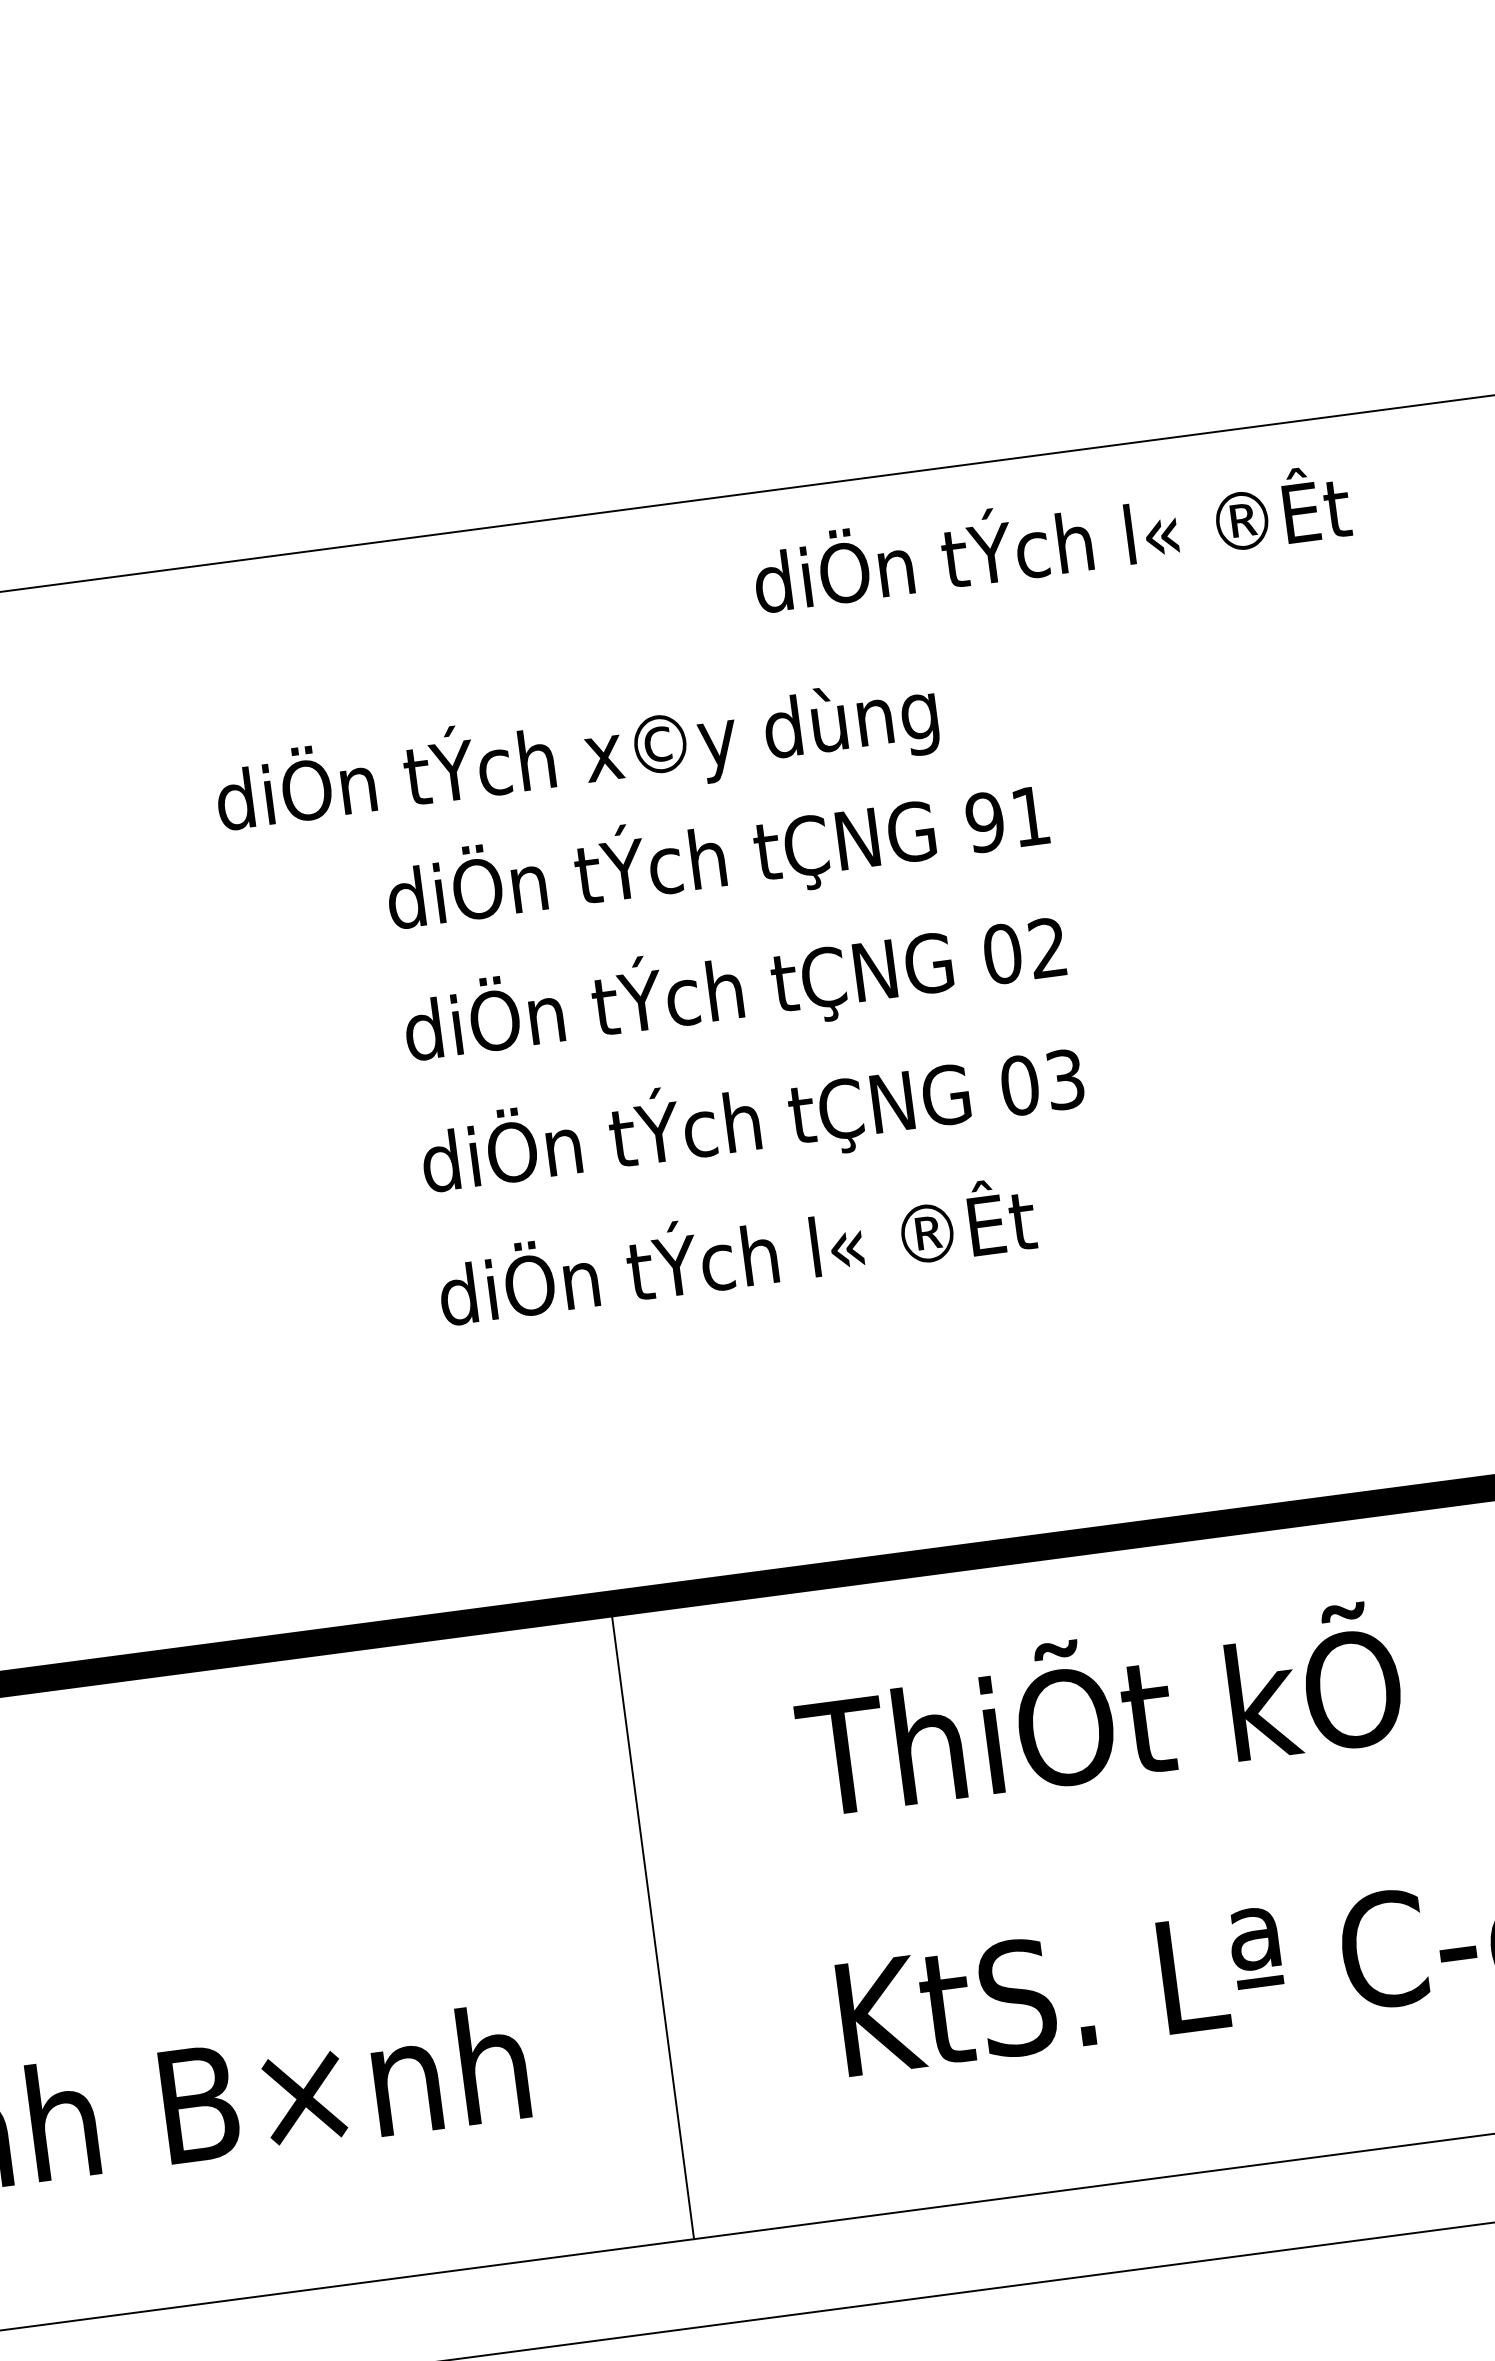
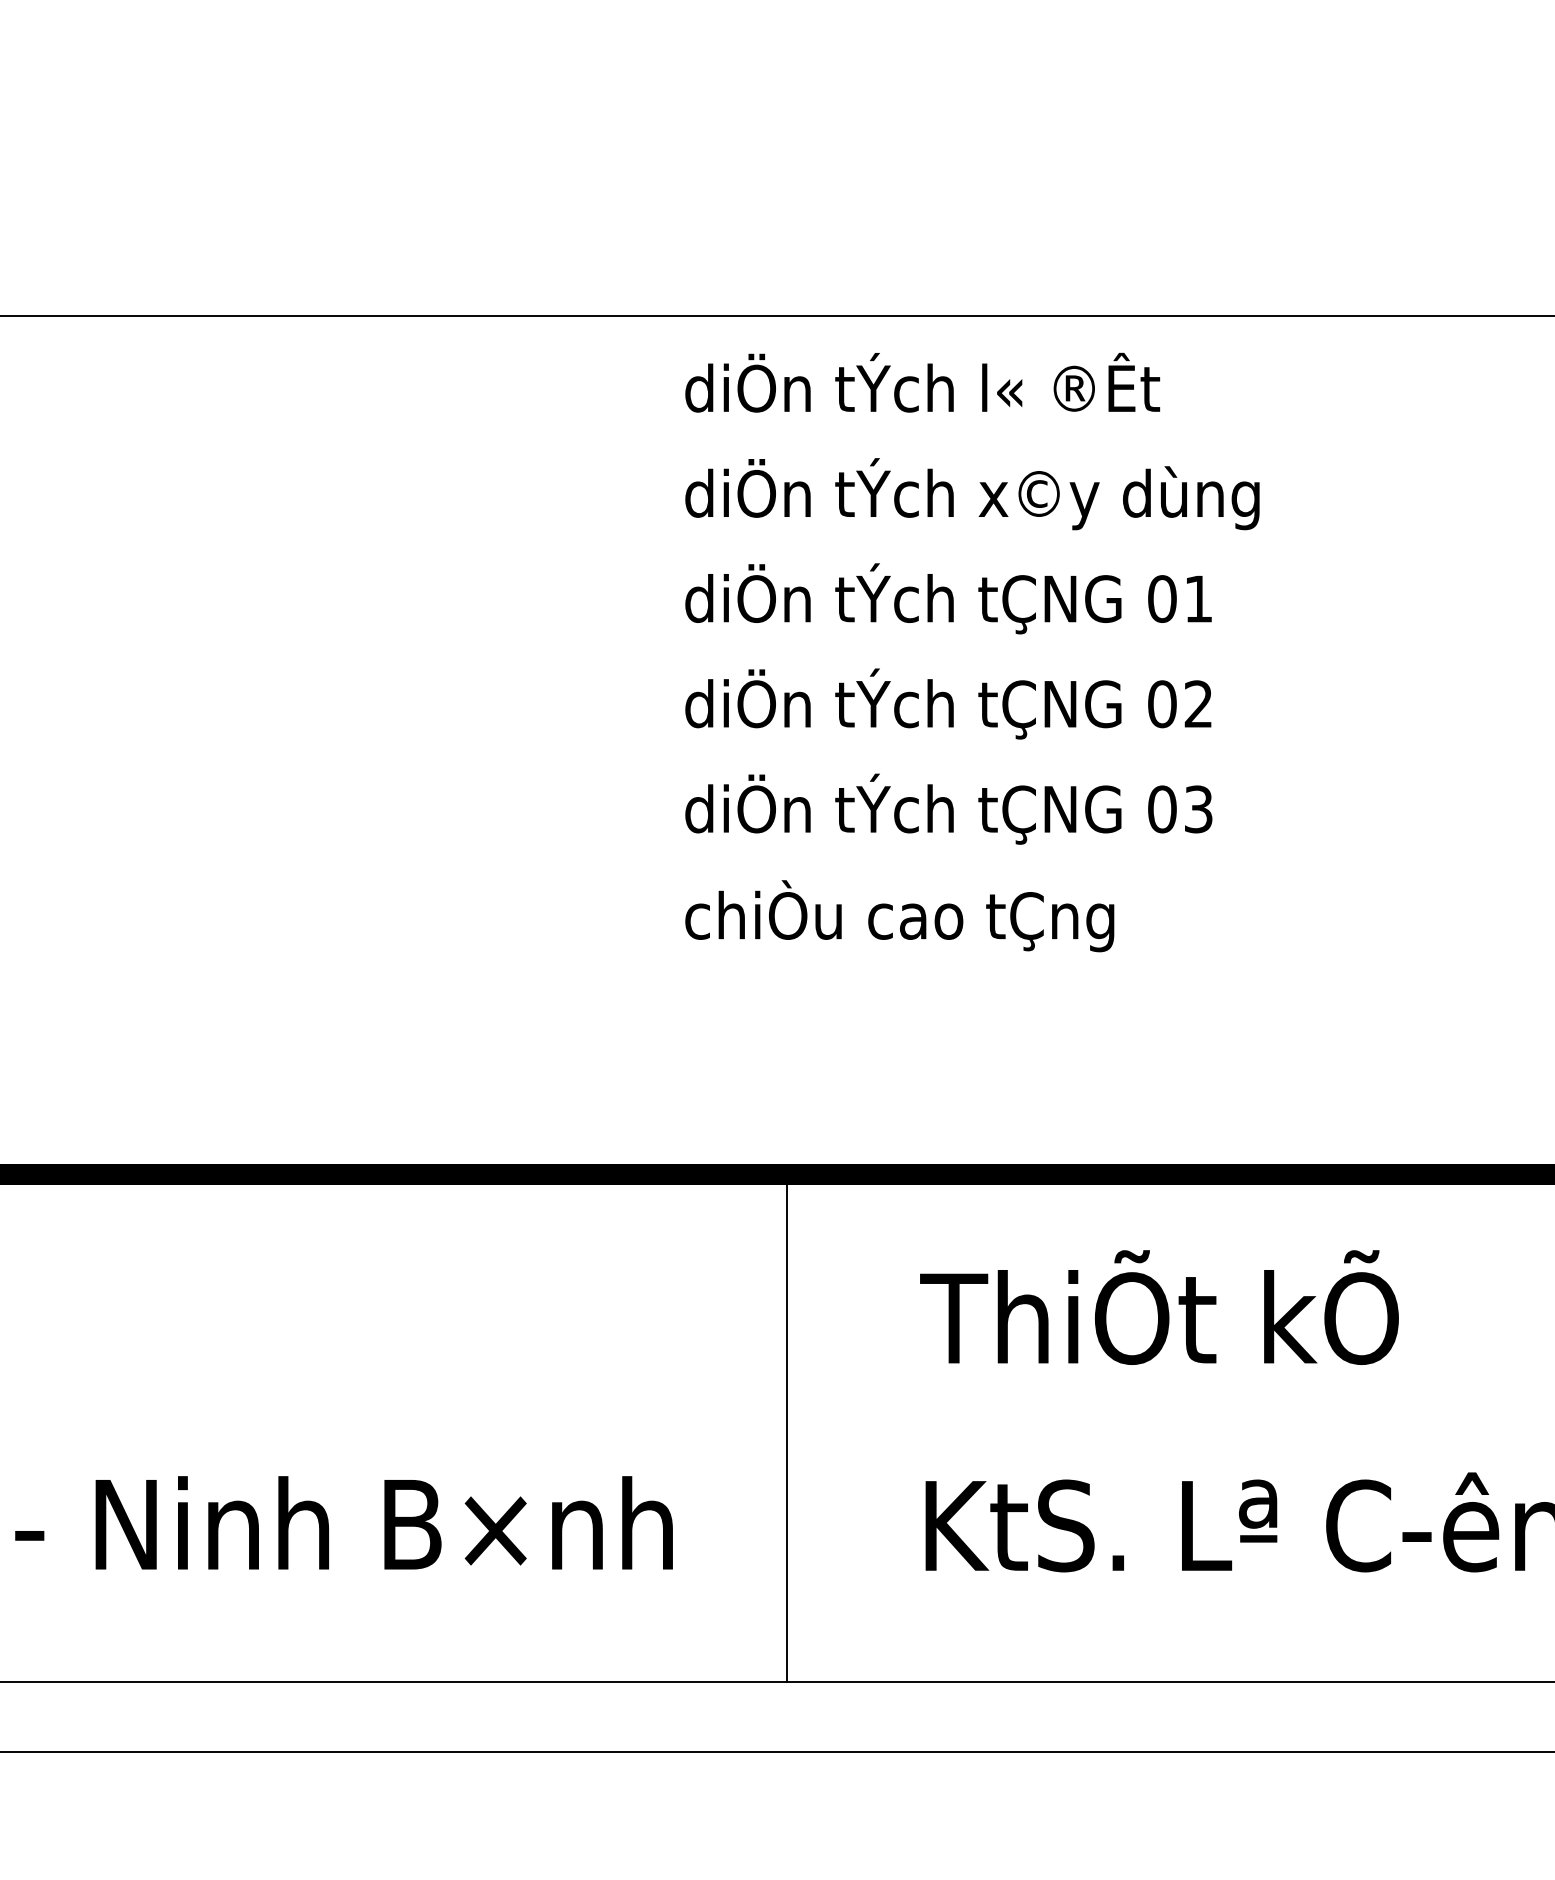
text: (1051, 538) -> (922, 382), moved
text: (577, 755) -> (972, 494), moved
text: (985, 822) -> (1162, 599), 91 -> 01
text: (738, 1258) -> (923, 916), diÖn tÝch l« ®Êt -> chiÒu cao tÇng

